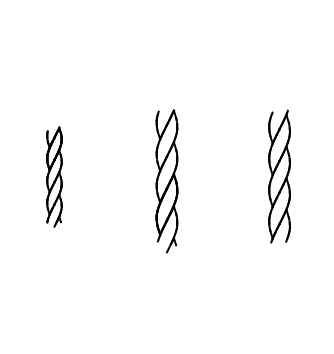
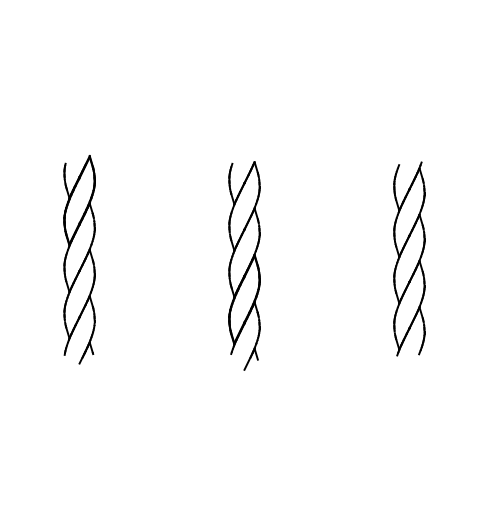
part: (54, 176) -> (79, 258), size x1.43

